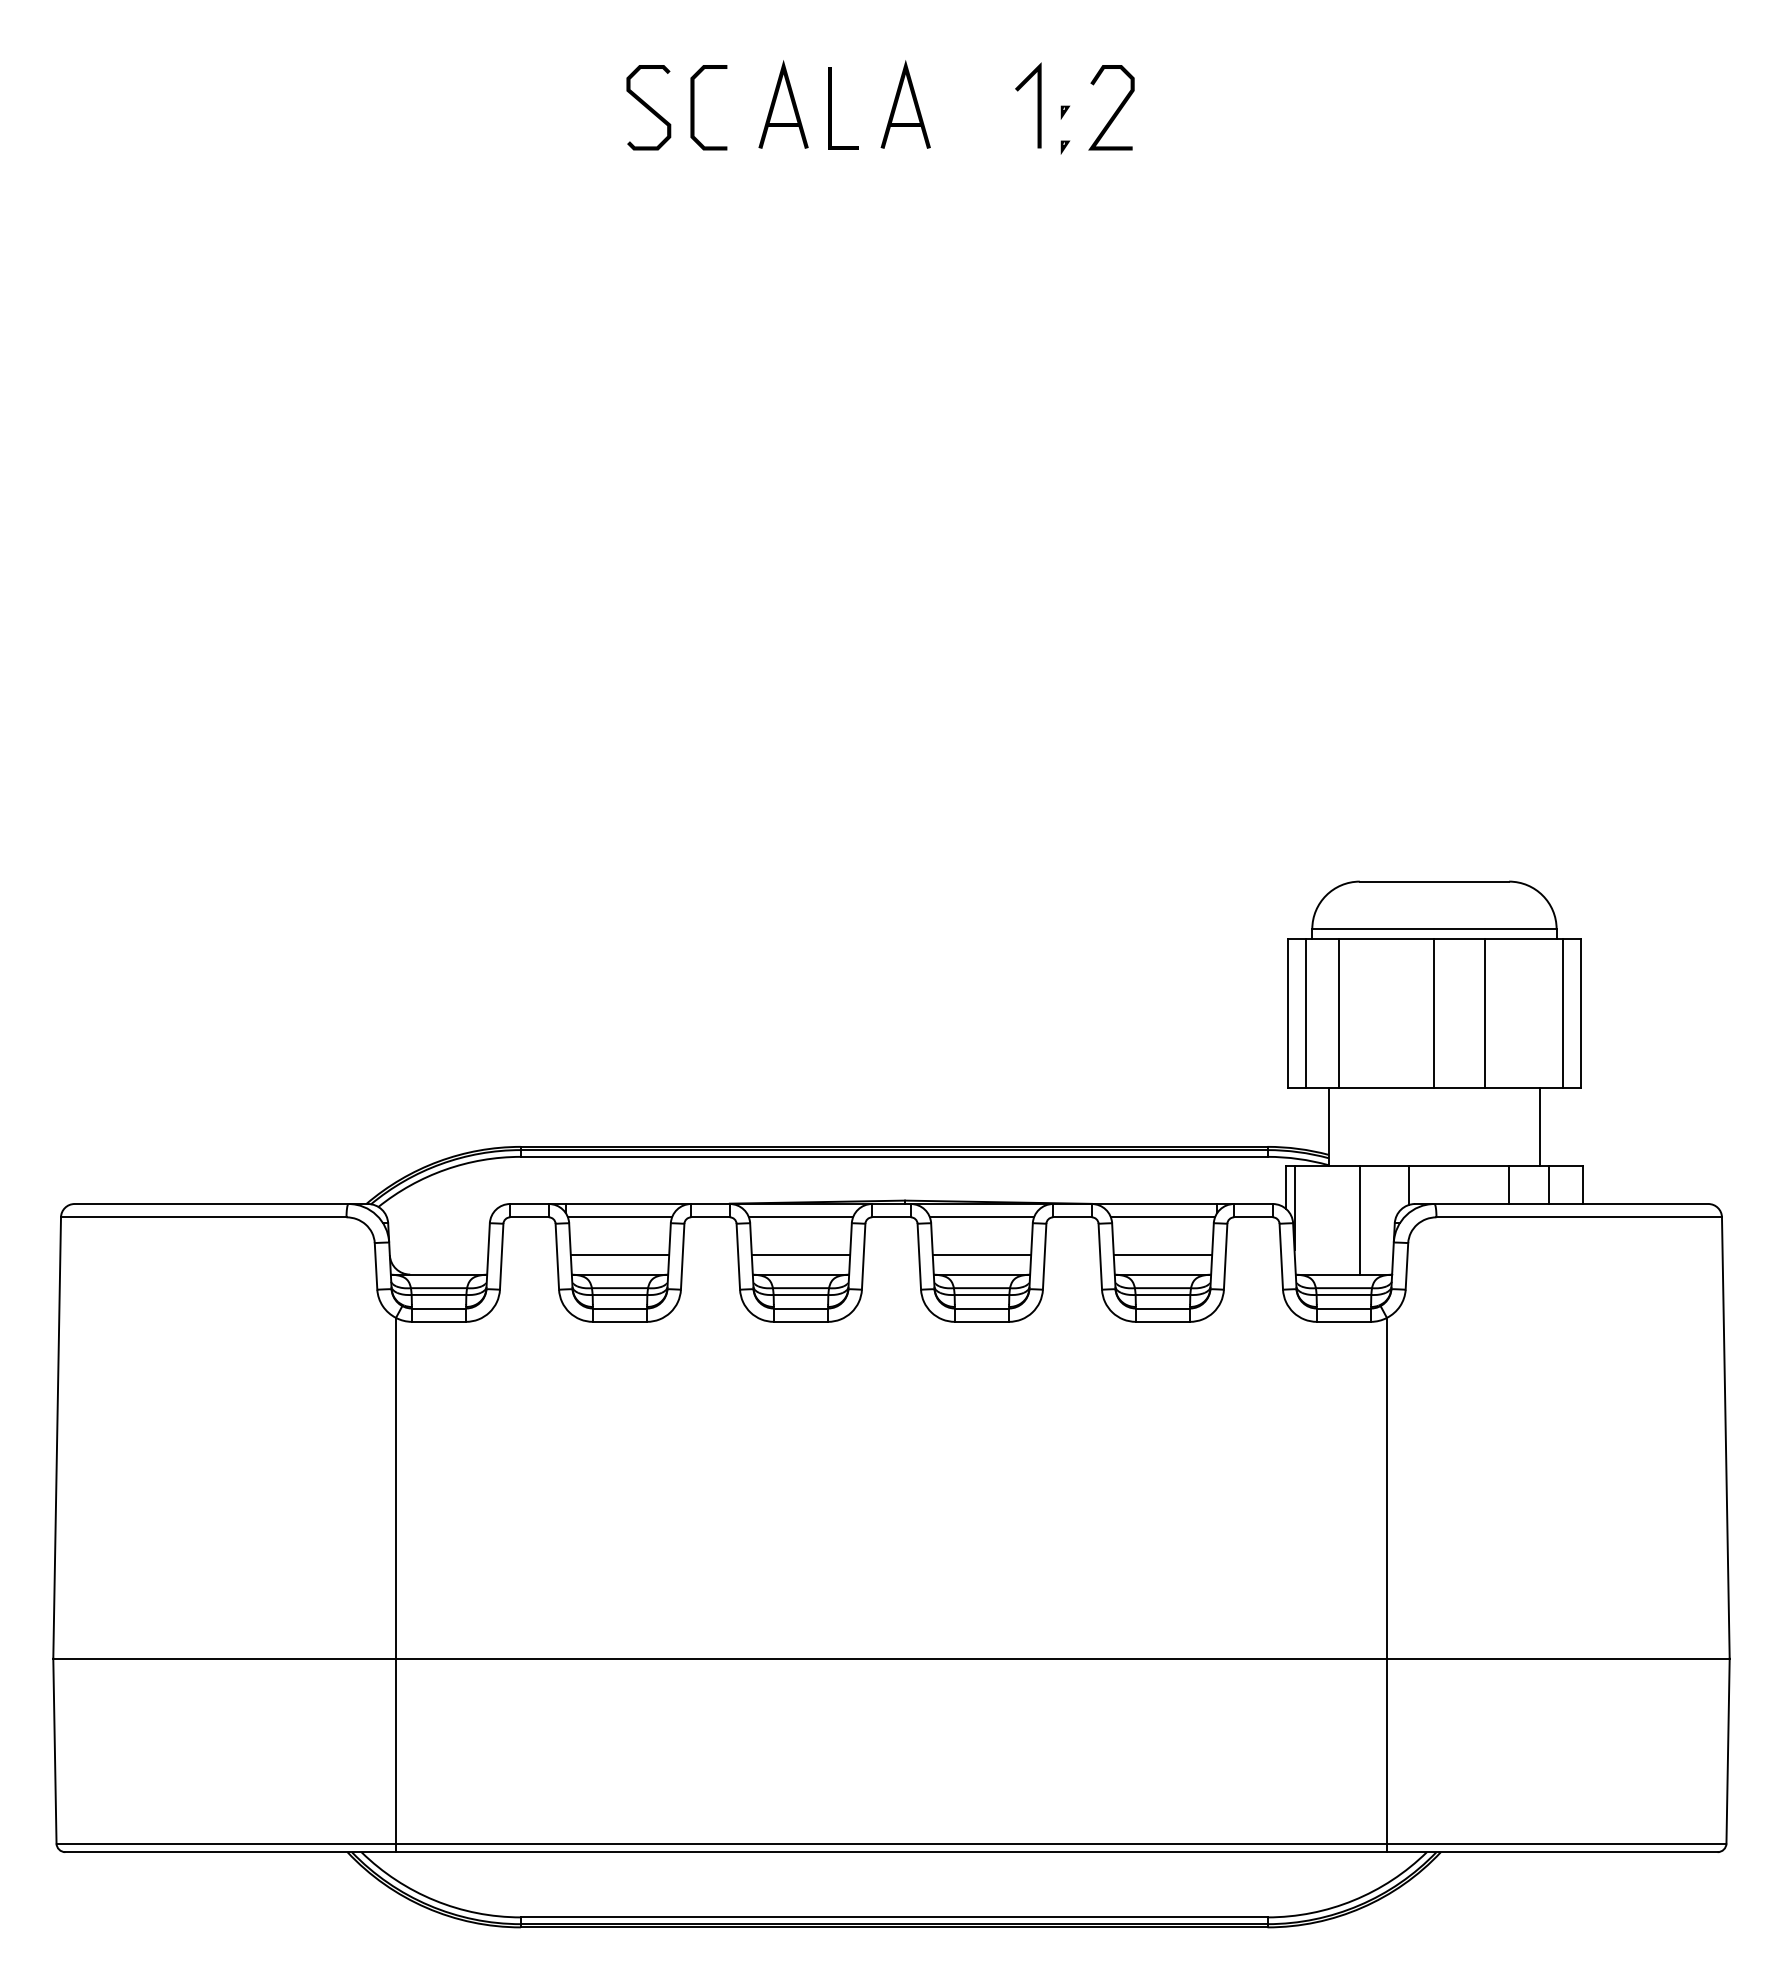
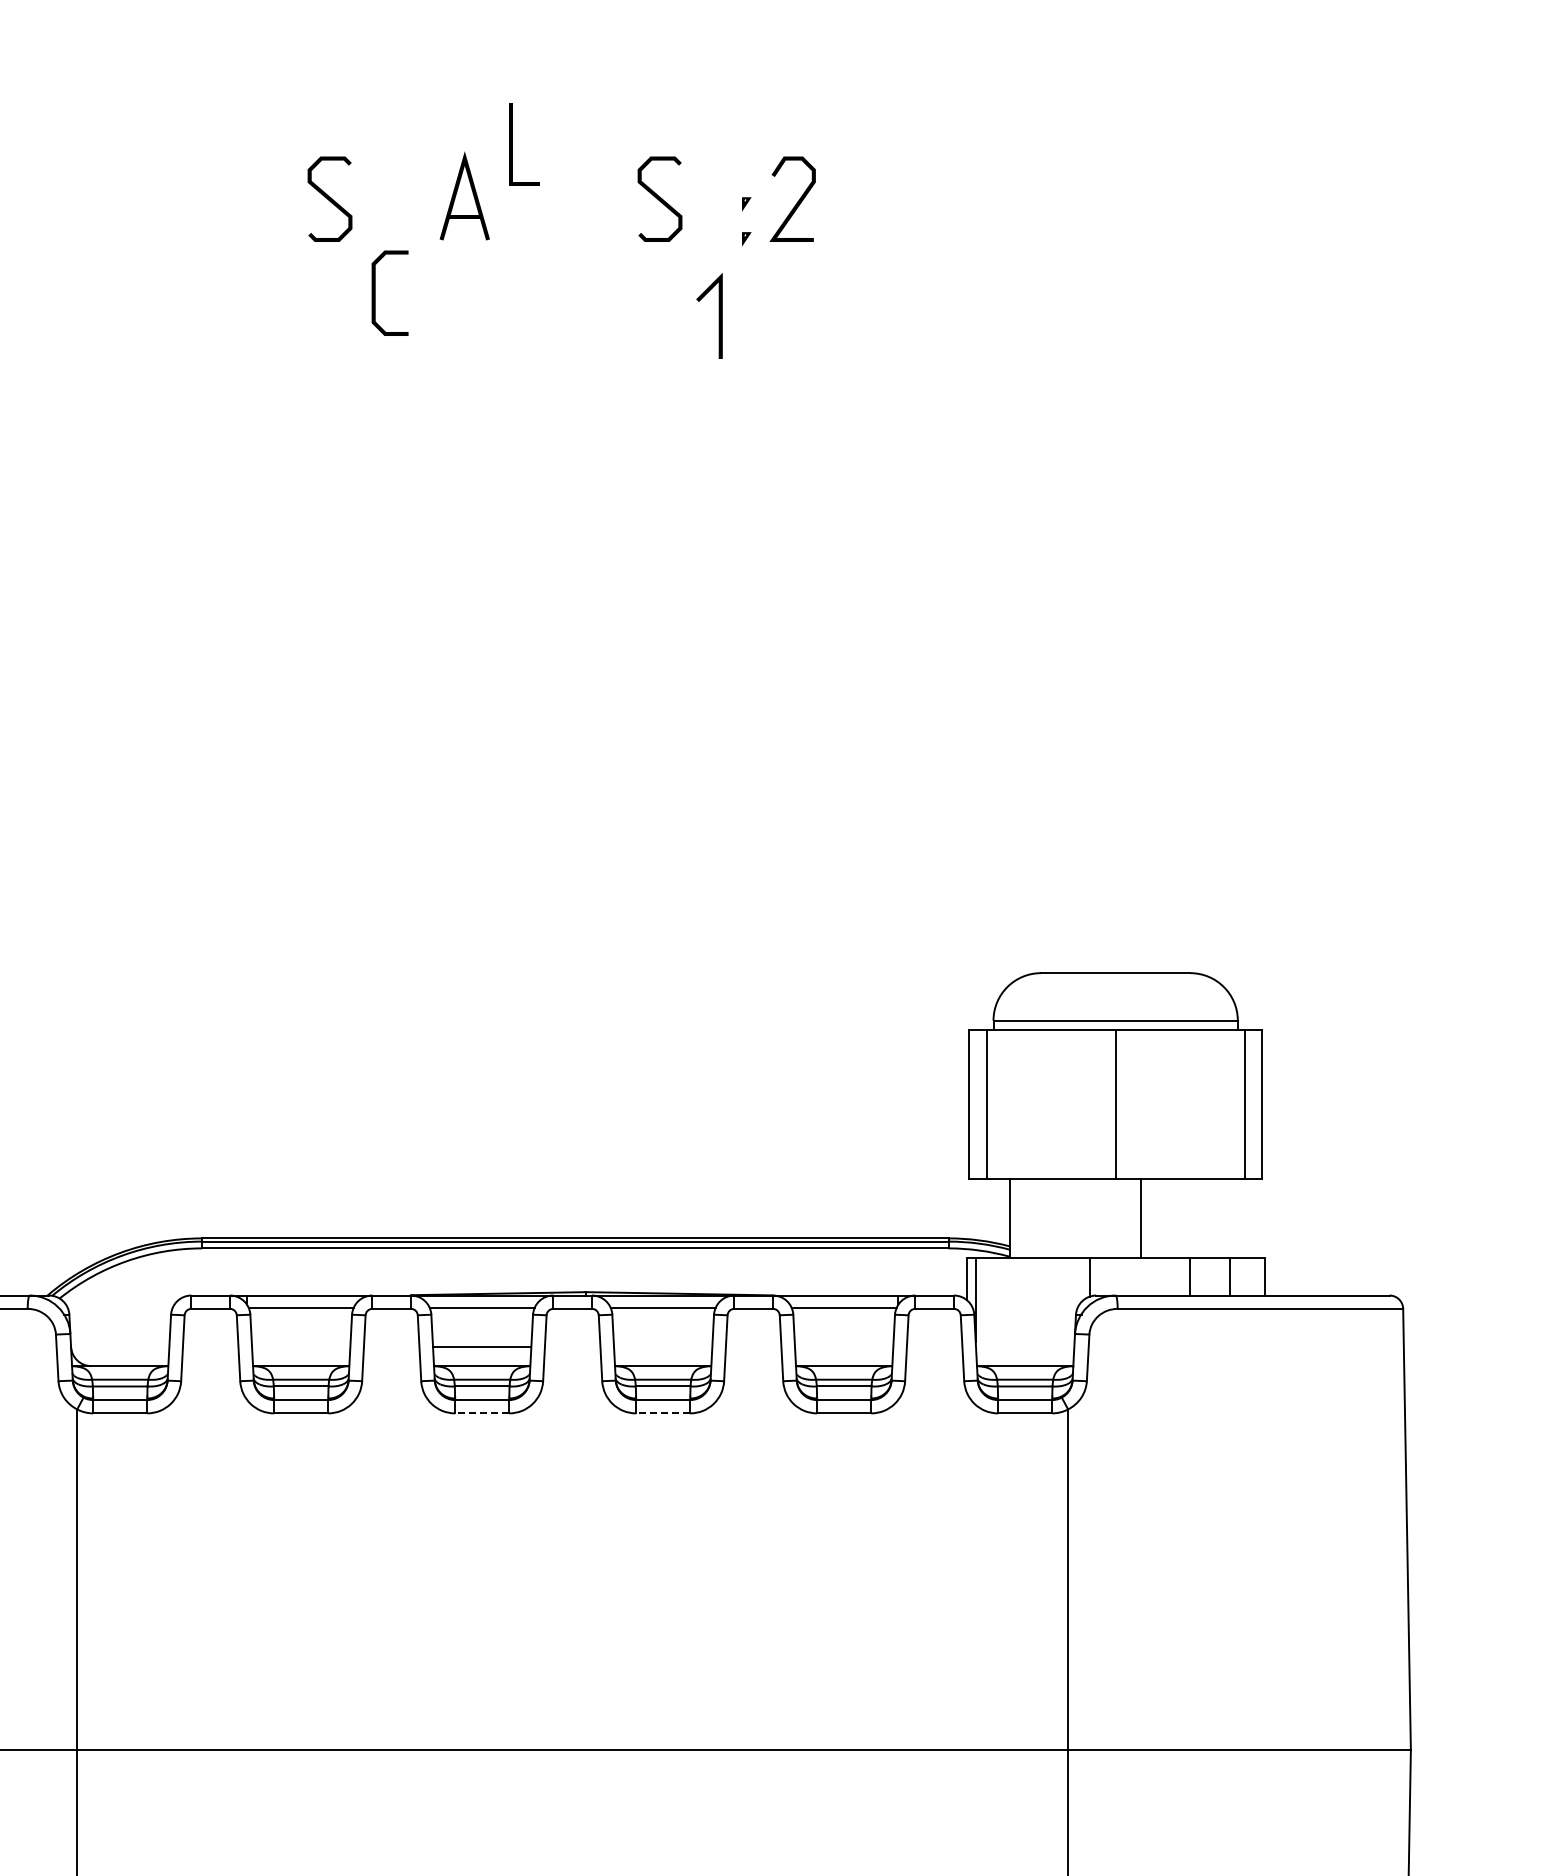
part: (905, 104) -> (586, 196), removed
line: (1037, 105) -> (718, 316), moved
curve: (694, 107) -> (375, 293), moved
curve: (978, 107) -> (659, 199), added
line: (831, 108) -> (512, 144), moved
line: (1338, 1012) -> (1019, 1104), removed
line: (1485, 1012) -> (1166, 1104), removed
line: (1540, 1126) -> (1140, 1218), moved
line: (1360, 1220) -> (1041, 1312), removed
line: (619, 1255) -> (300, 1347), removed
line: (981, 1255) -> (662, 1347), removed
line: (1162, 1255) -> (843, 1347), removed
line: (800, 1321) -> (481, 1413), solid -> dashed
line: (981, 1321) -> (662, 1413), solid -> dashed

